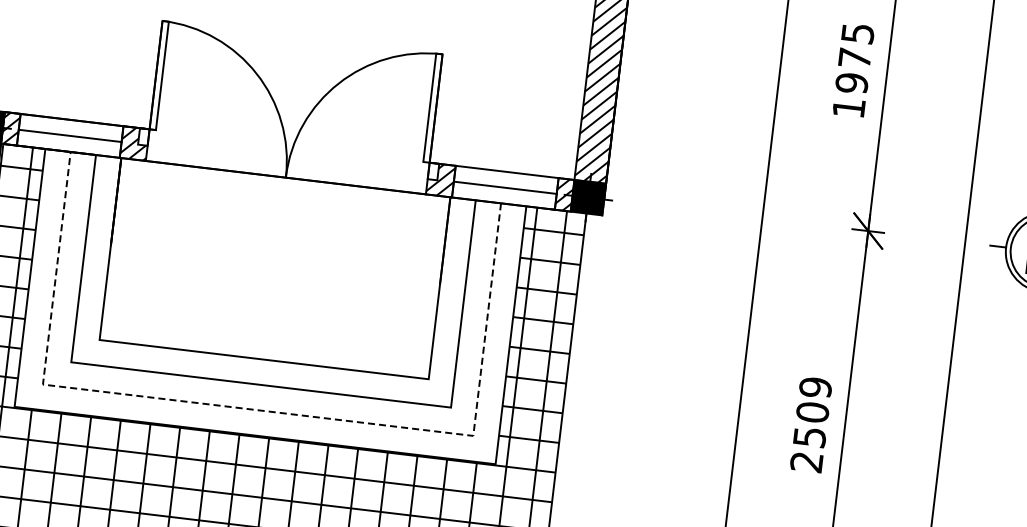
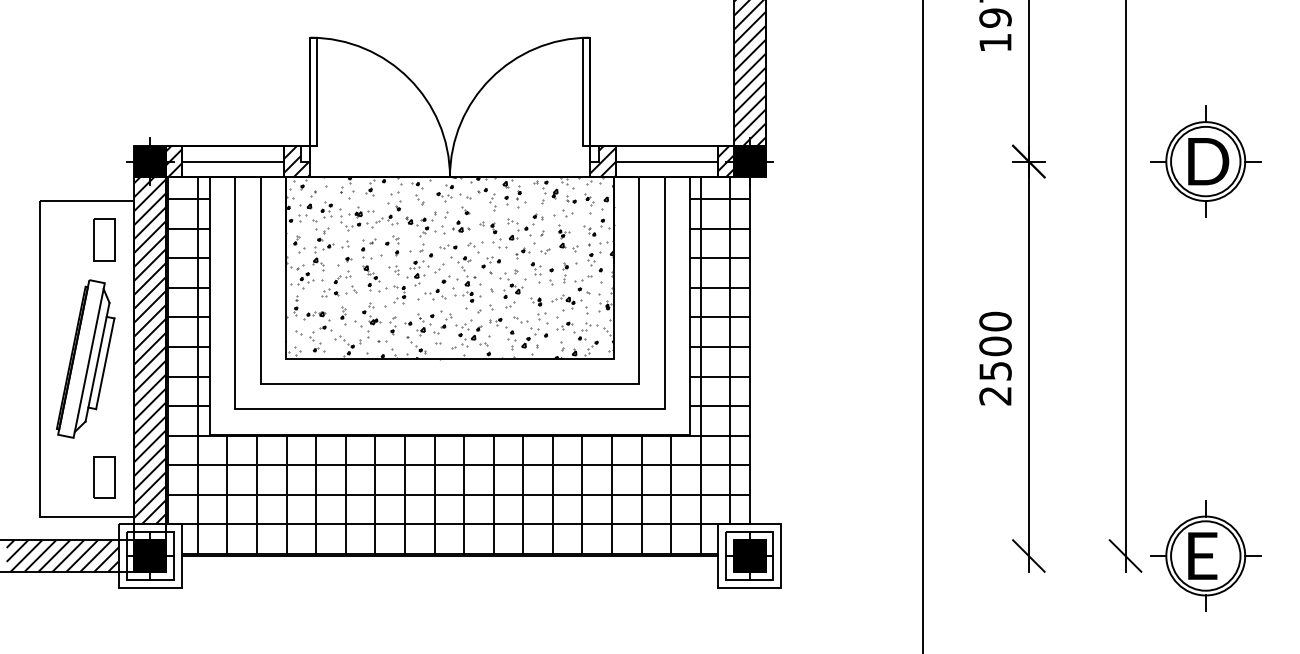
hatch: (274, 268) -> (449, 267), added
text: (815, 387) -> (995, 321), 2509 -> 2500
line: (257, 410) -> (449, 409), dashed -> solid

